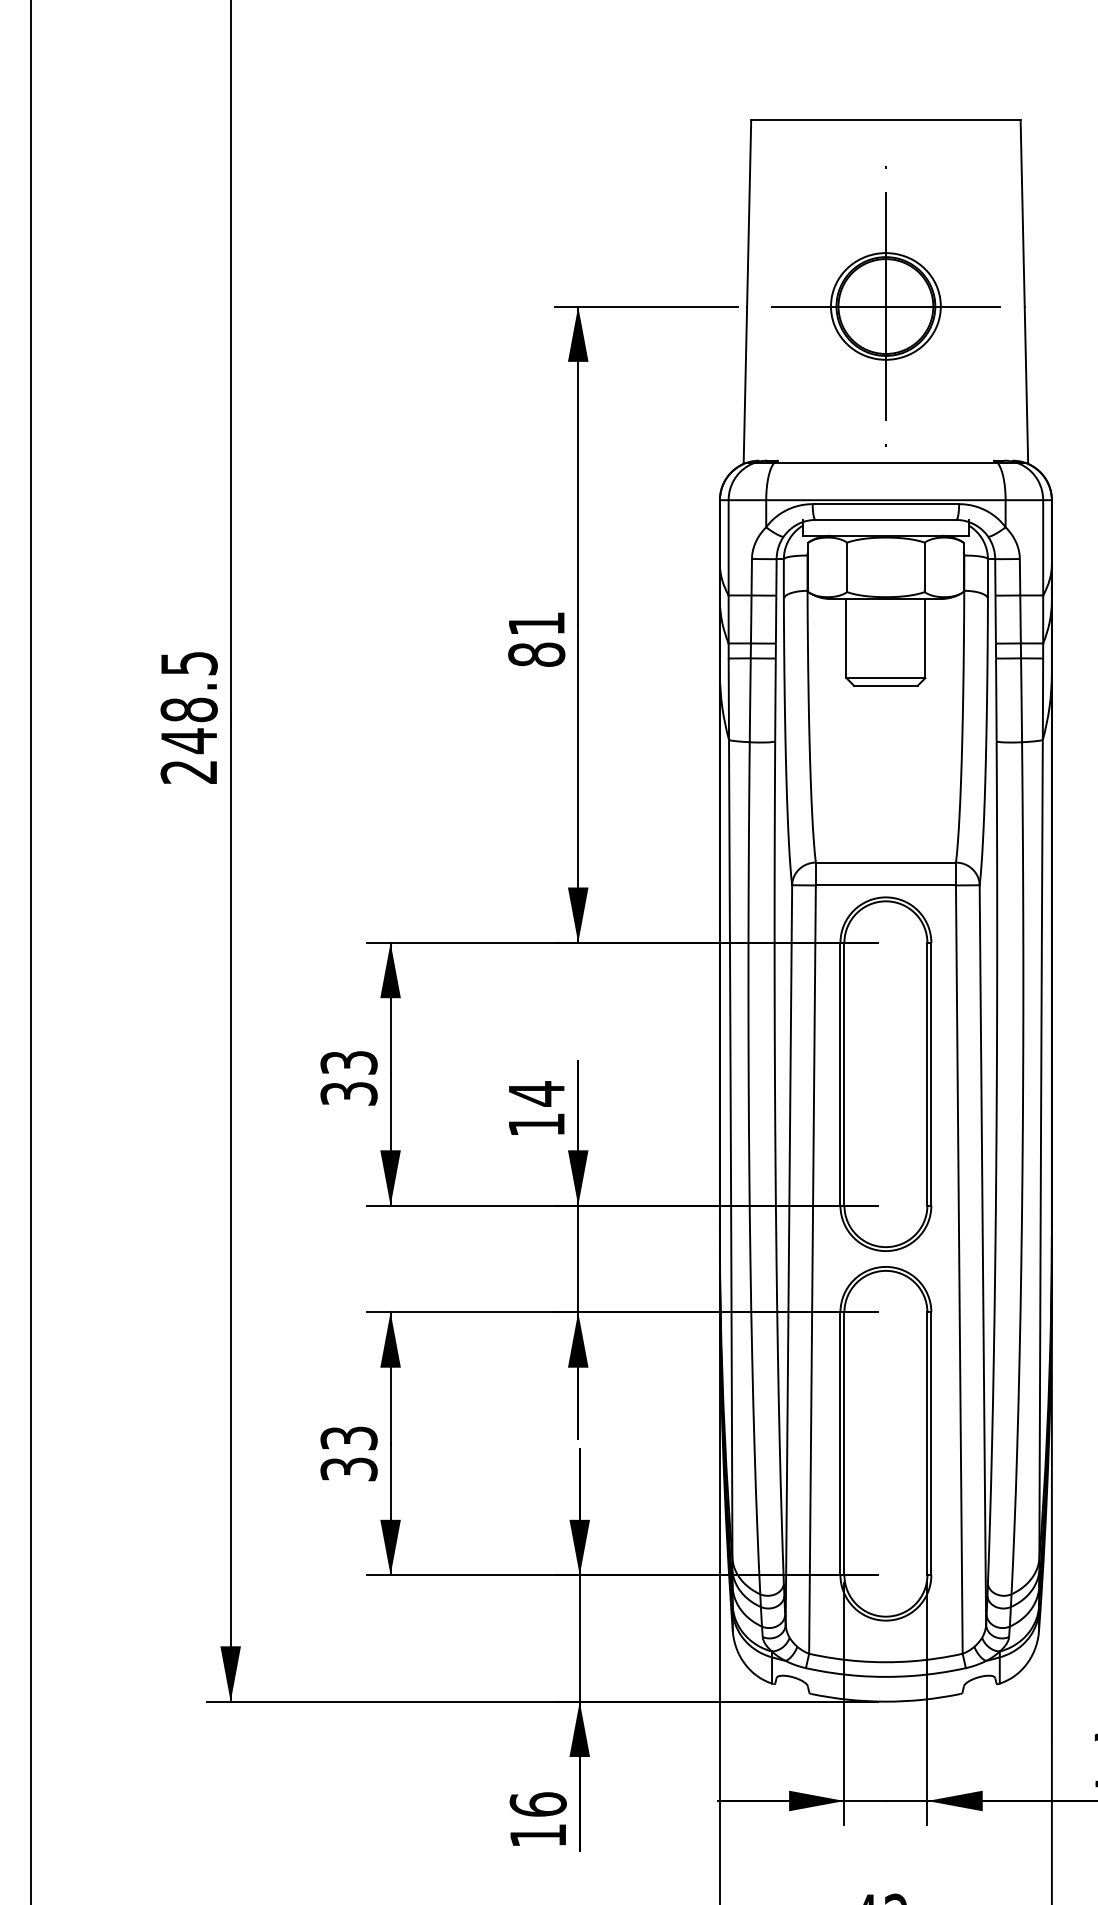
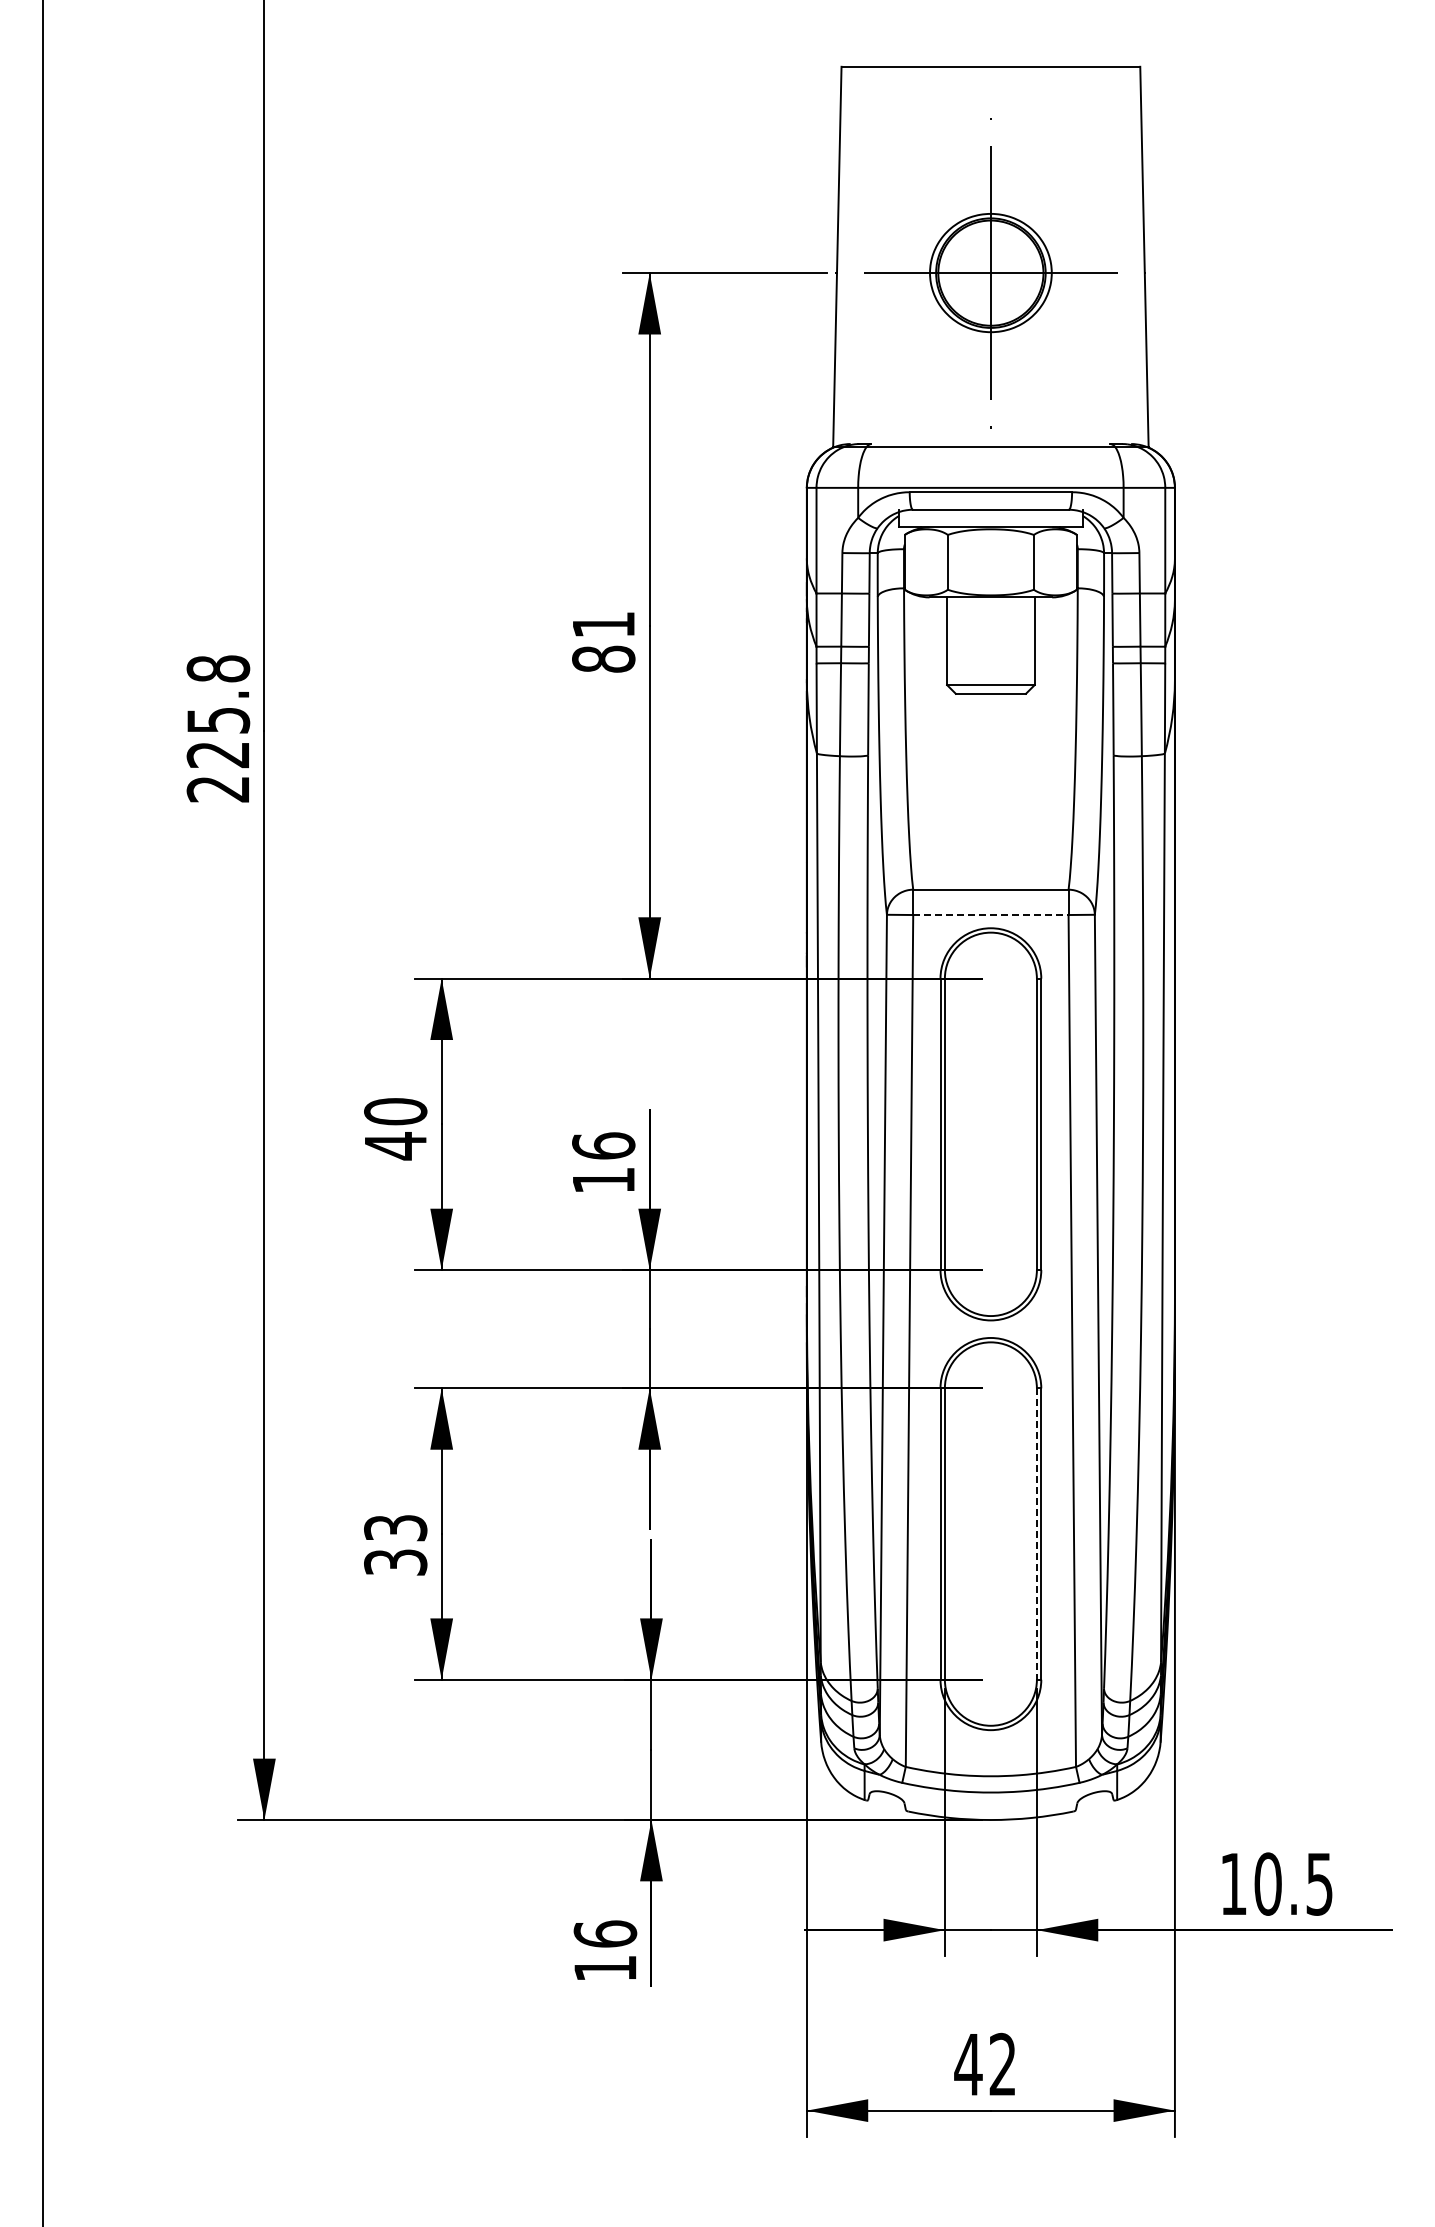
text: (189, 702) -> (218, 712), 248.5 -> 225.8
line: (885, 885) -> (990, 915), solid -> dashed
text: (348, 1078) -> (395, 1129), 33 -> 40
text: (536, 1094) -> (603, 1146), 14 -> 16
line: (927, 1444) -> (1036, 1534), solid -> dashed

